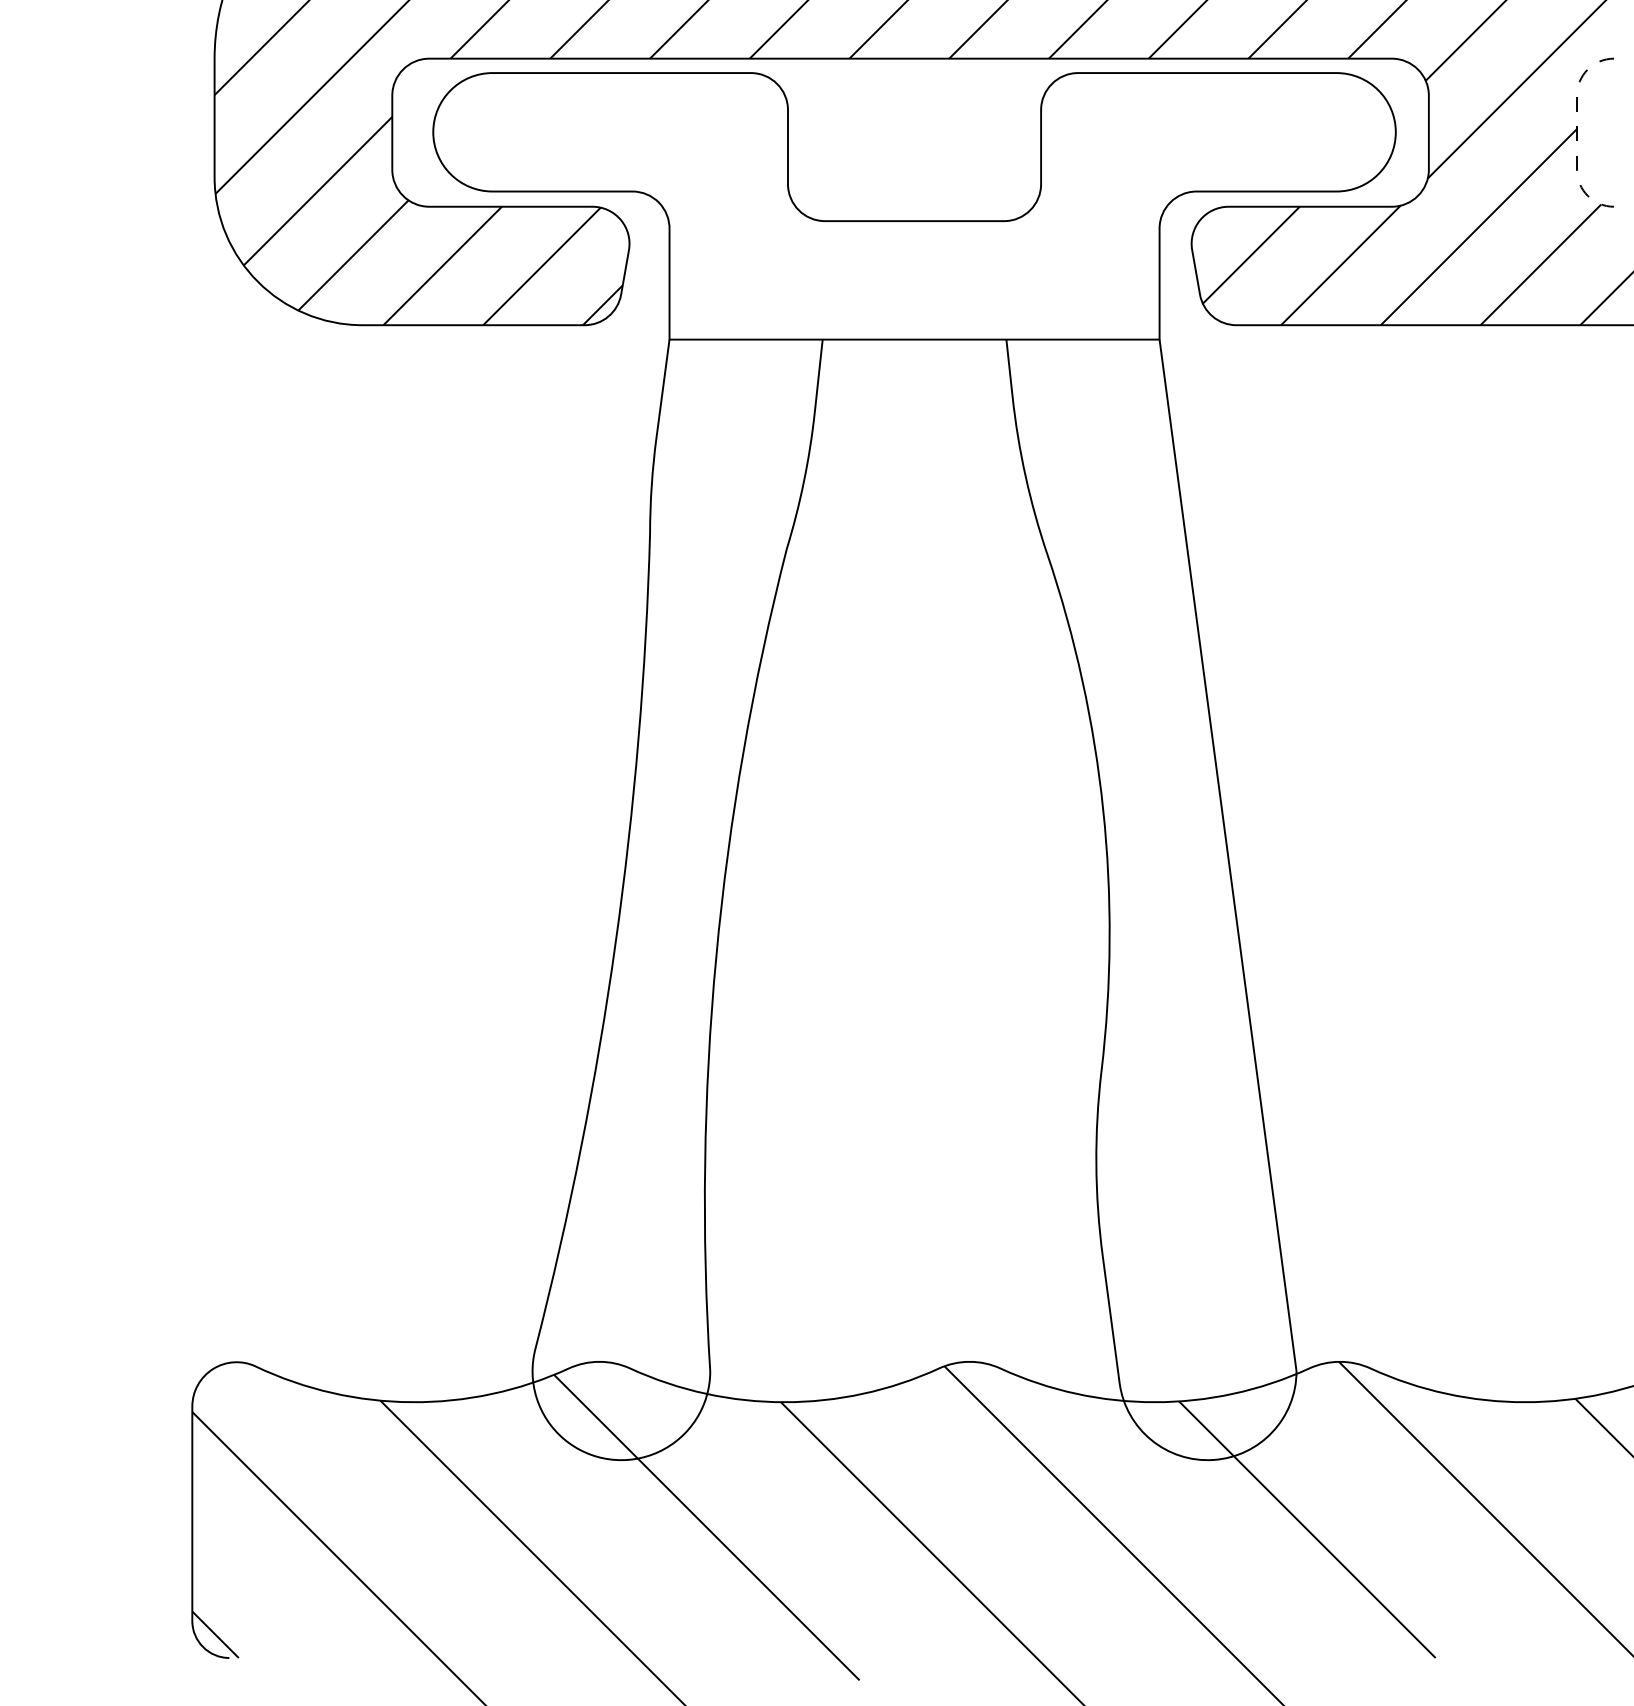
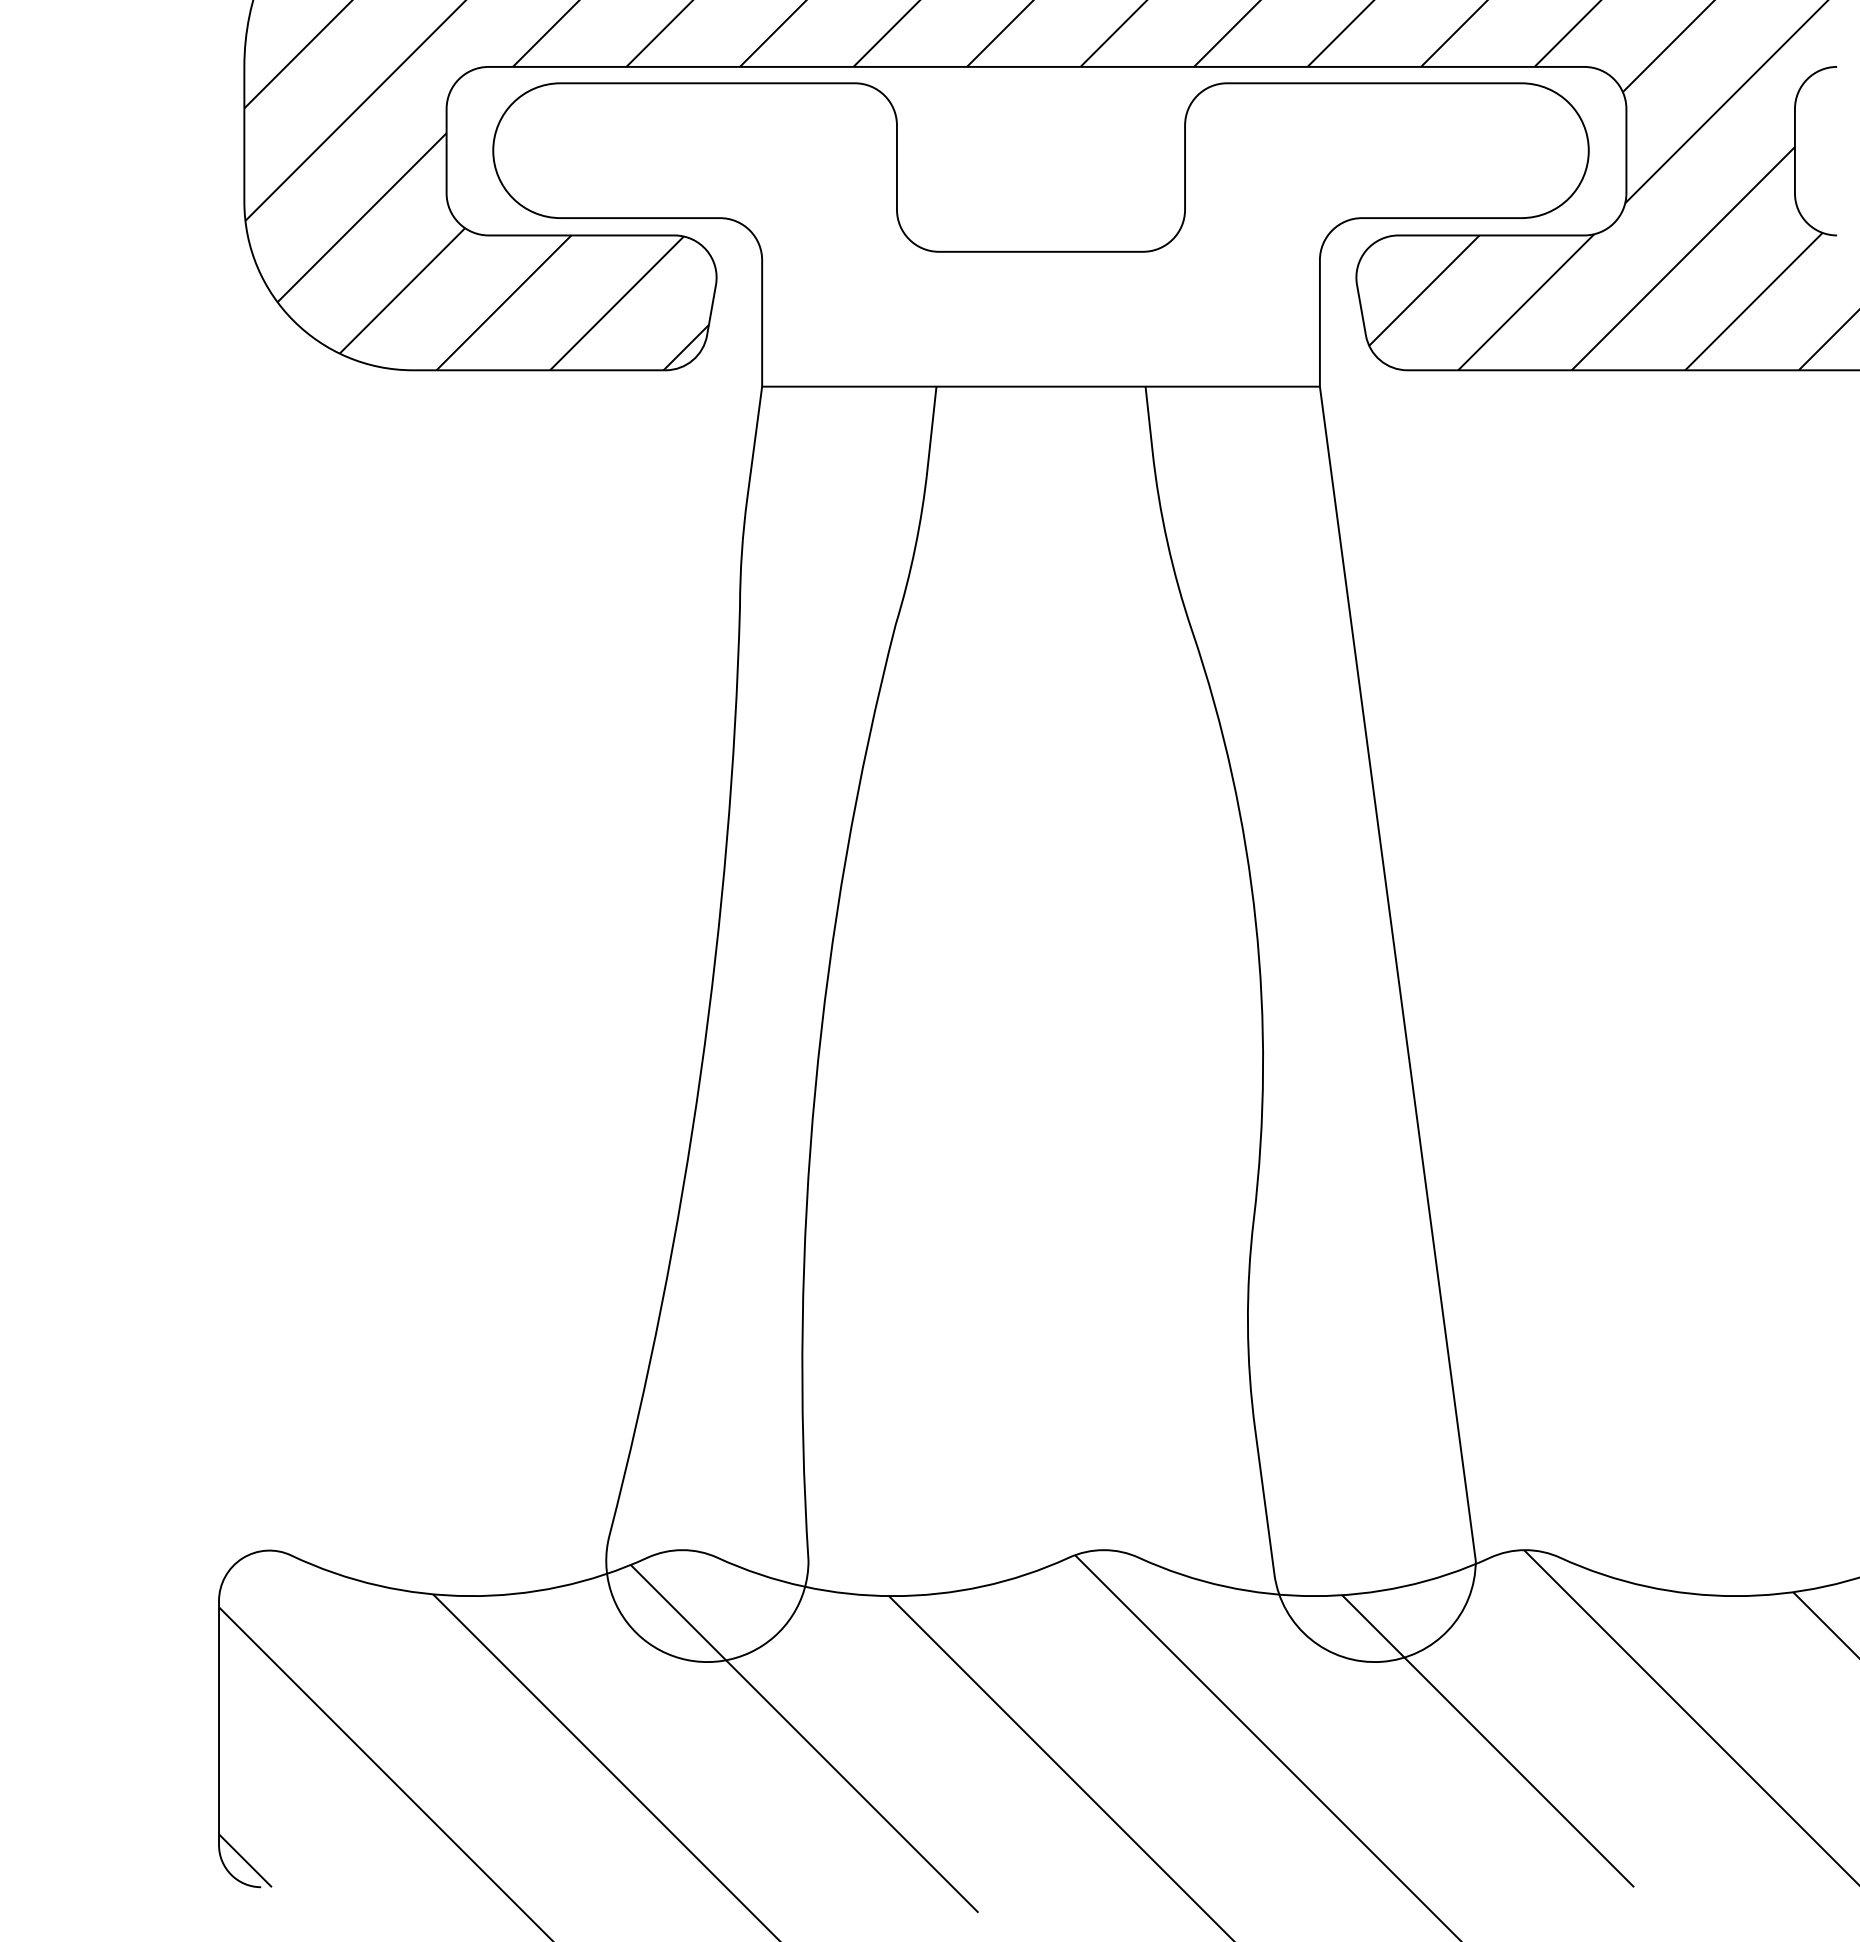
line: (1576, 132) -> (1794, 151), dashed -> solid

